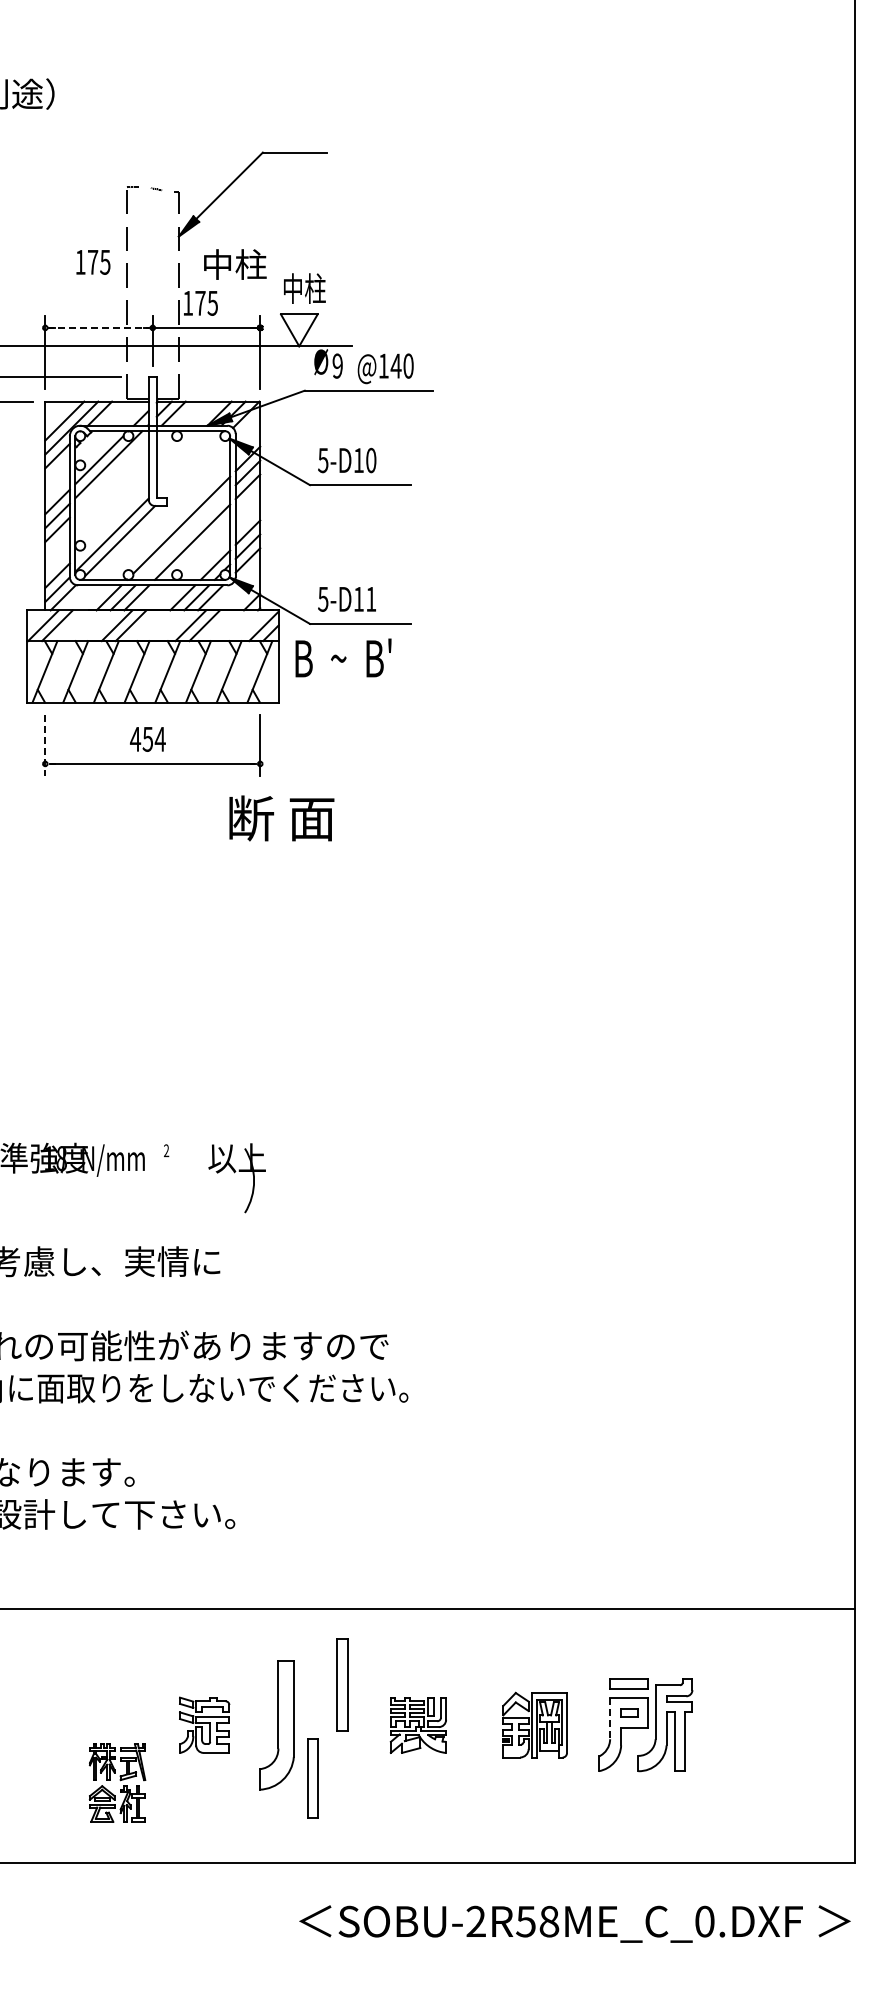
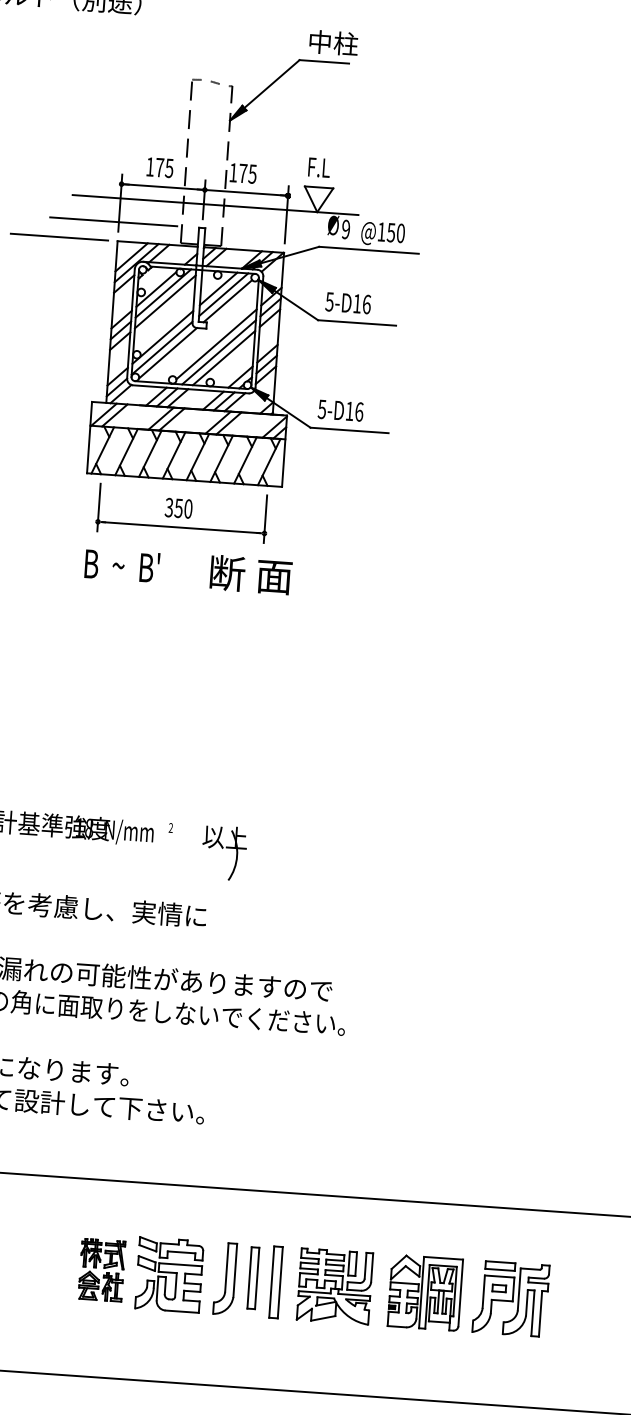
text: (93, 262) -> (160, 167), moved
text: (235, 264) -> (333, 43), moved
text: (304, 288) -> (324, 167), 中柱 -> F.L
line: (99, 327) -> (163, 186), dashed -> solid
text: (395, 365) -> (390, 232), @140 -> @150
line: (179, 453) -> (218, 288), added
line: (186, 460) -> (223, 294), added
text: (371, 460) -> (367, 304), 5-D10 -> 5-D16
line: (192, 468) -> (227, 300), added
line: (111, 475) -> (164, 302), added
line: (111, 520) -> (162, 336), added
line: (185, 534) -> (219, 351), added
text: (371, 598) -> (359, 411), 5-D11 -> 5-D16
text: (343, 657) -> (122, 565), moved
text: (147, 738) -> (178, 507), 454 -> 350
line: (45, 745) -> (99, 507), dashed -> solid
text: (281, 818) -> (250, 574), moved
part: (342, 1684) -> (276, 1281), moved
line: (610, 1718) -> (484, 1291), dashed -> solid
part: (276, 1724) -> (225, 1278), size x0.71
part: (204, 1725) -> (169, 1275), size x1.67
part: (418, 1725) -> (334, 1286), size x1.67
part: (534, 1725) -> (424, 1293), size x1.43
part: (312, 1778) -> (253, 1277), moved
part: (117, 1782) -> (101, 1269), moved

